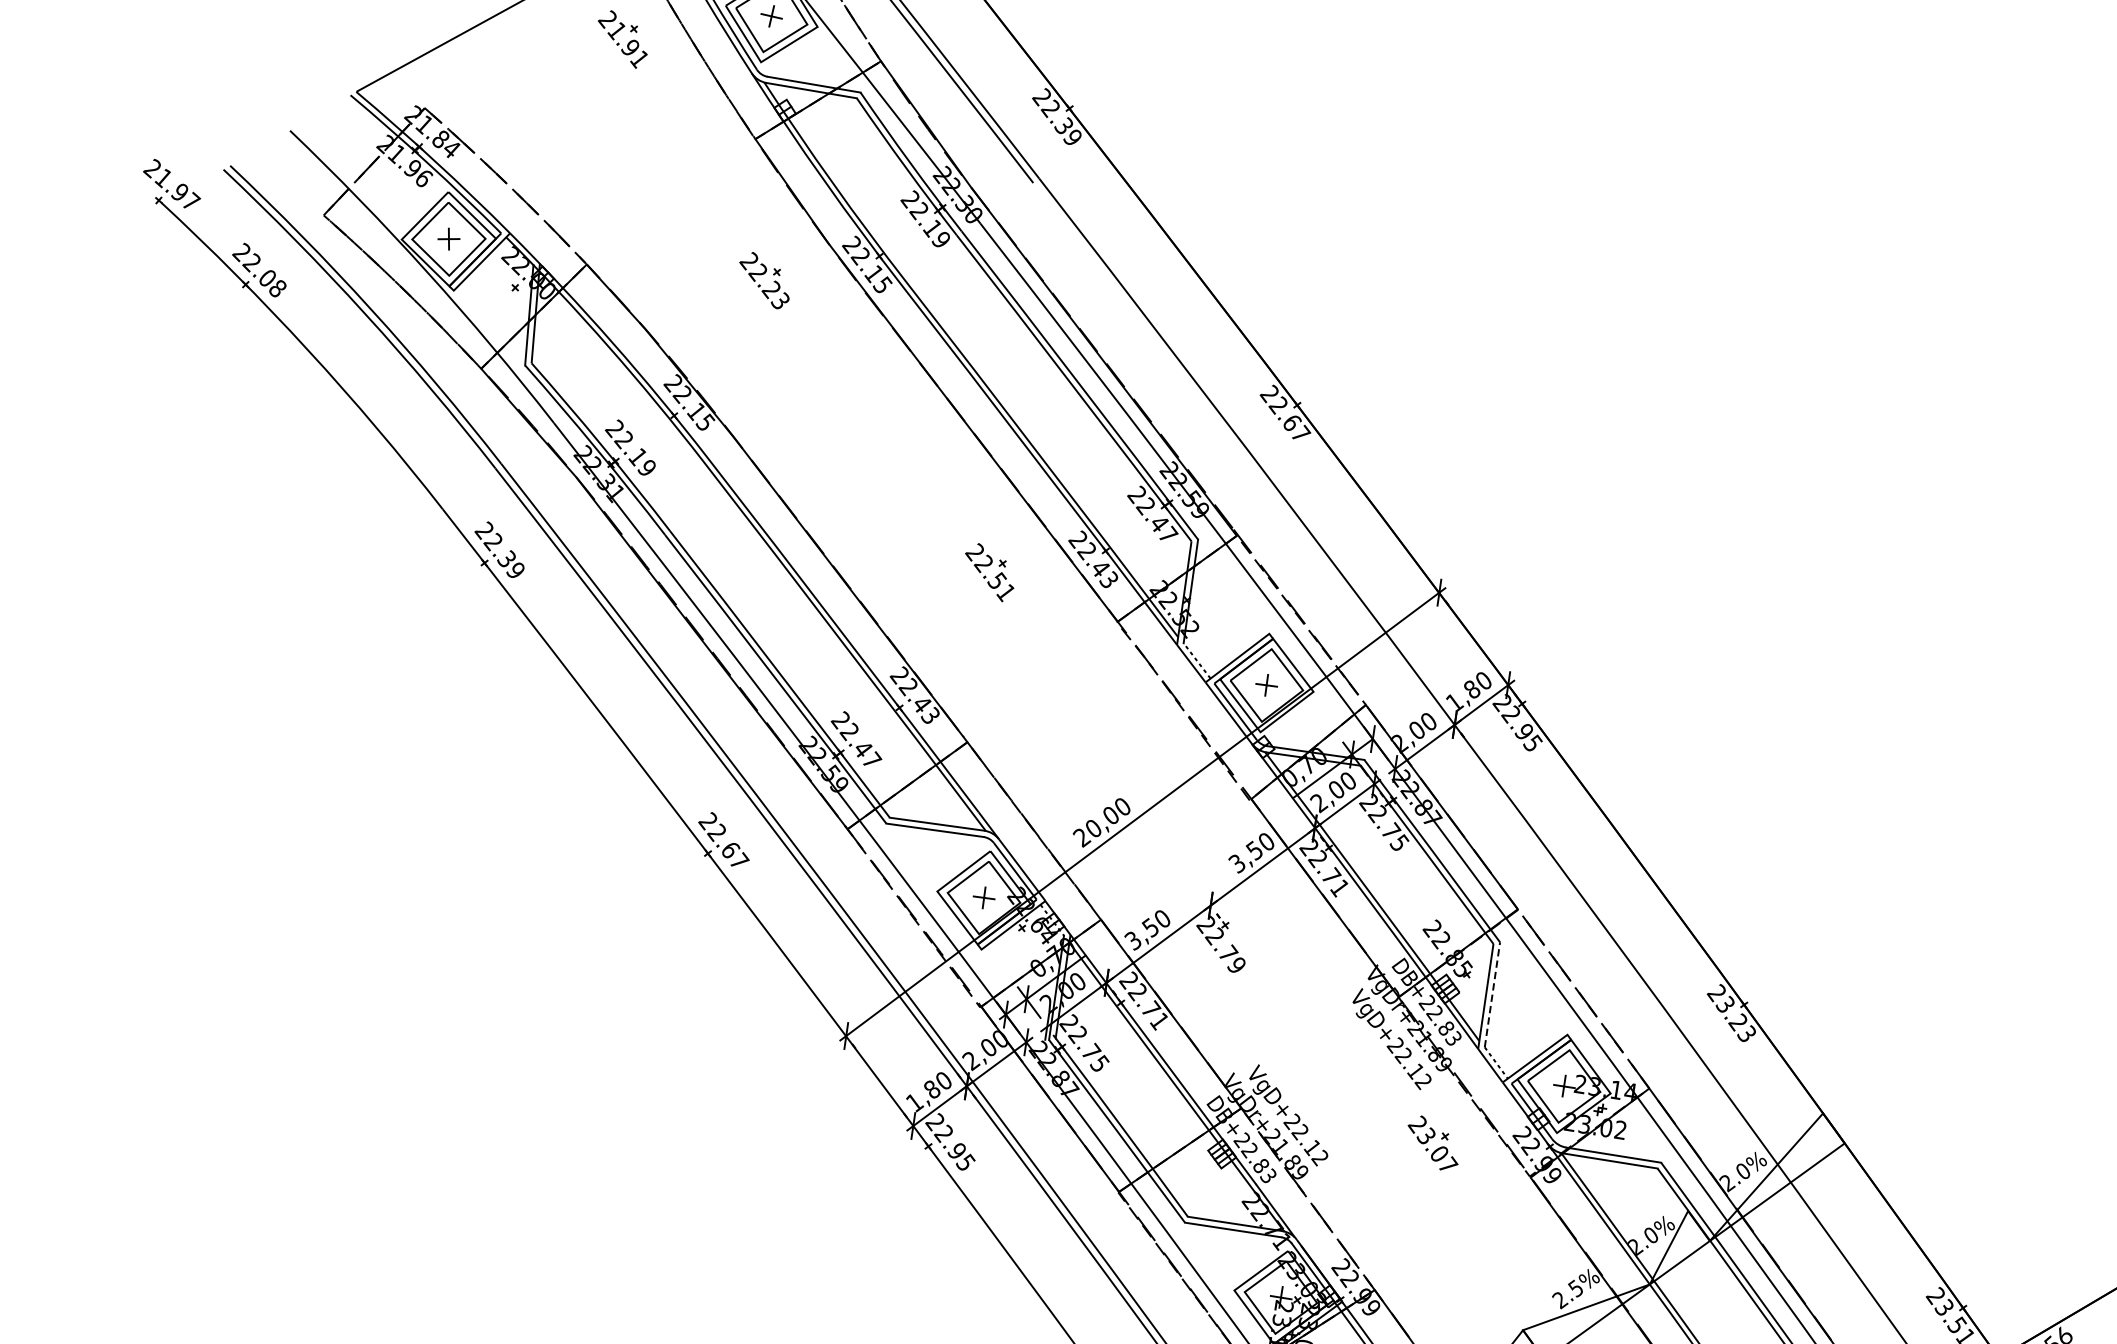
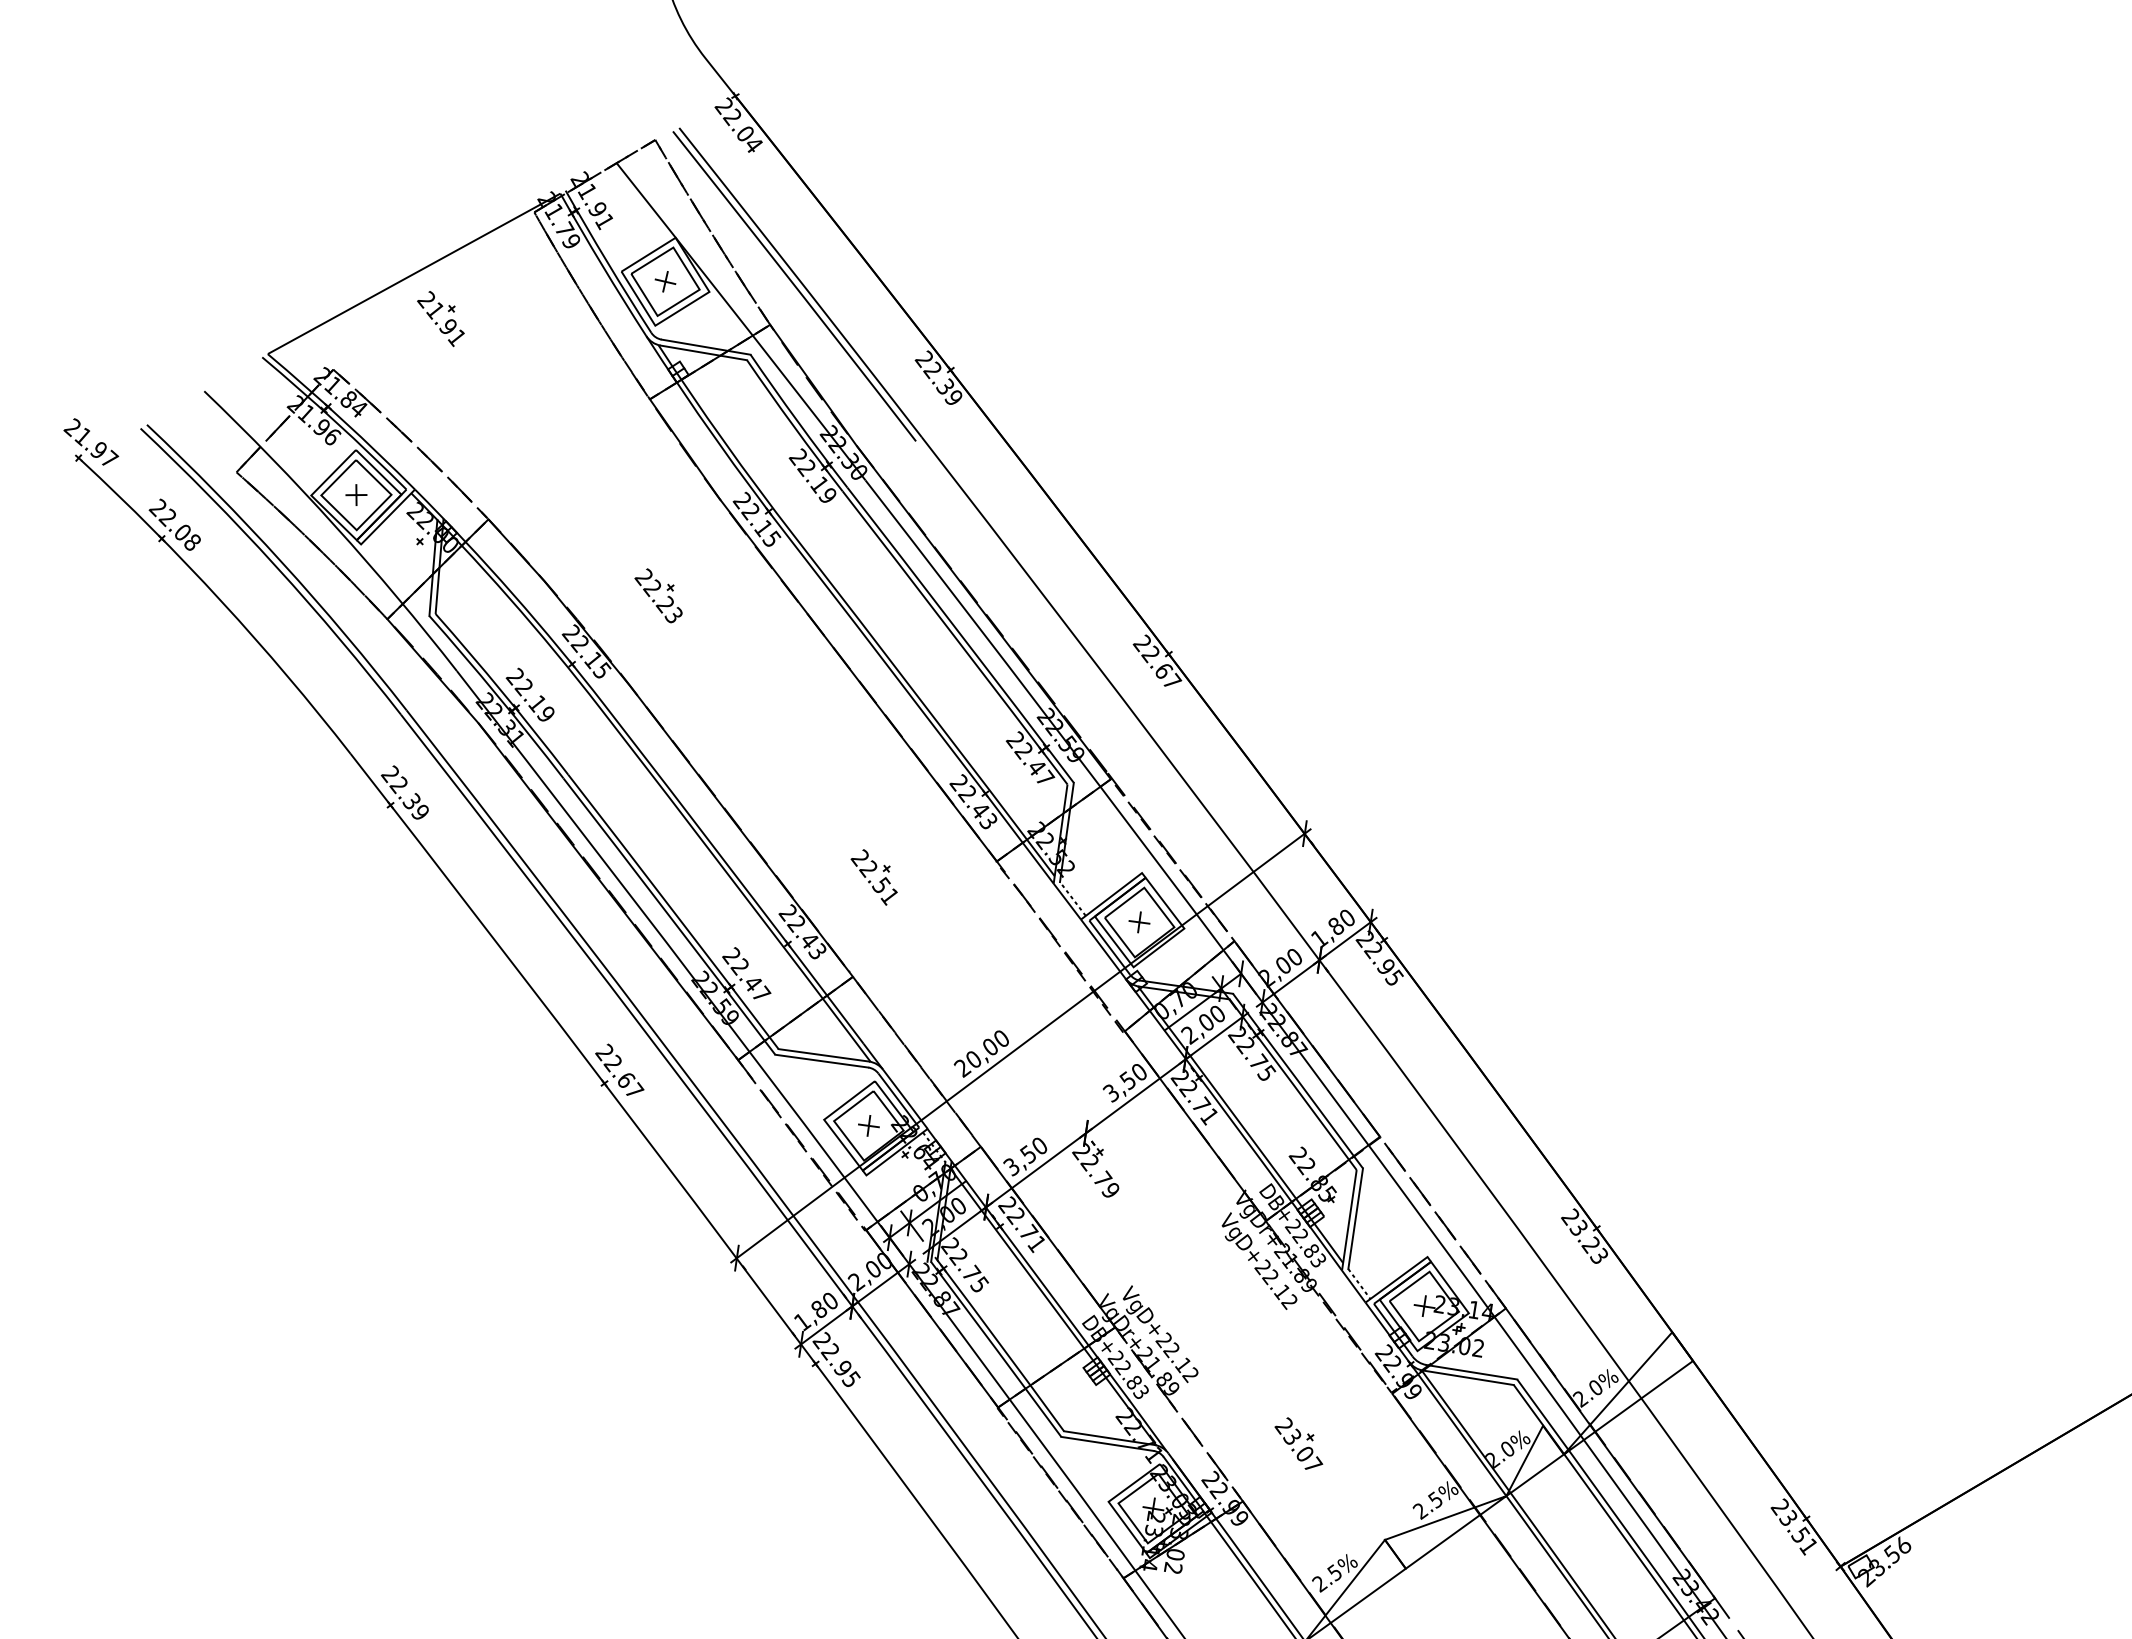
part: (622, 40) -> (440, 319), moved
part: (764, 280) -> (658, 595), moved
part: (988, 572) -> (873, 877), moved
line: (1492, 994) -> (1355, 1218), dashed -> solid
part: (1432, 1142) -> (1298, 1443), moved

